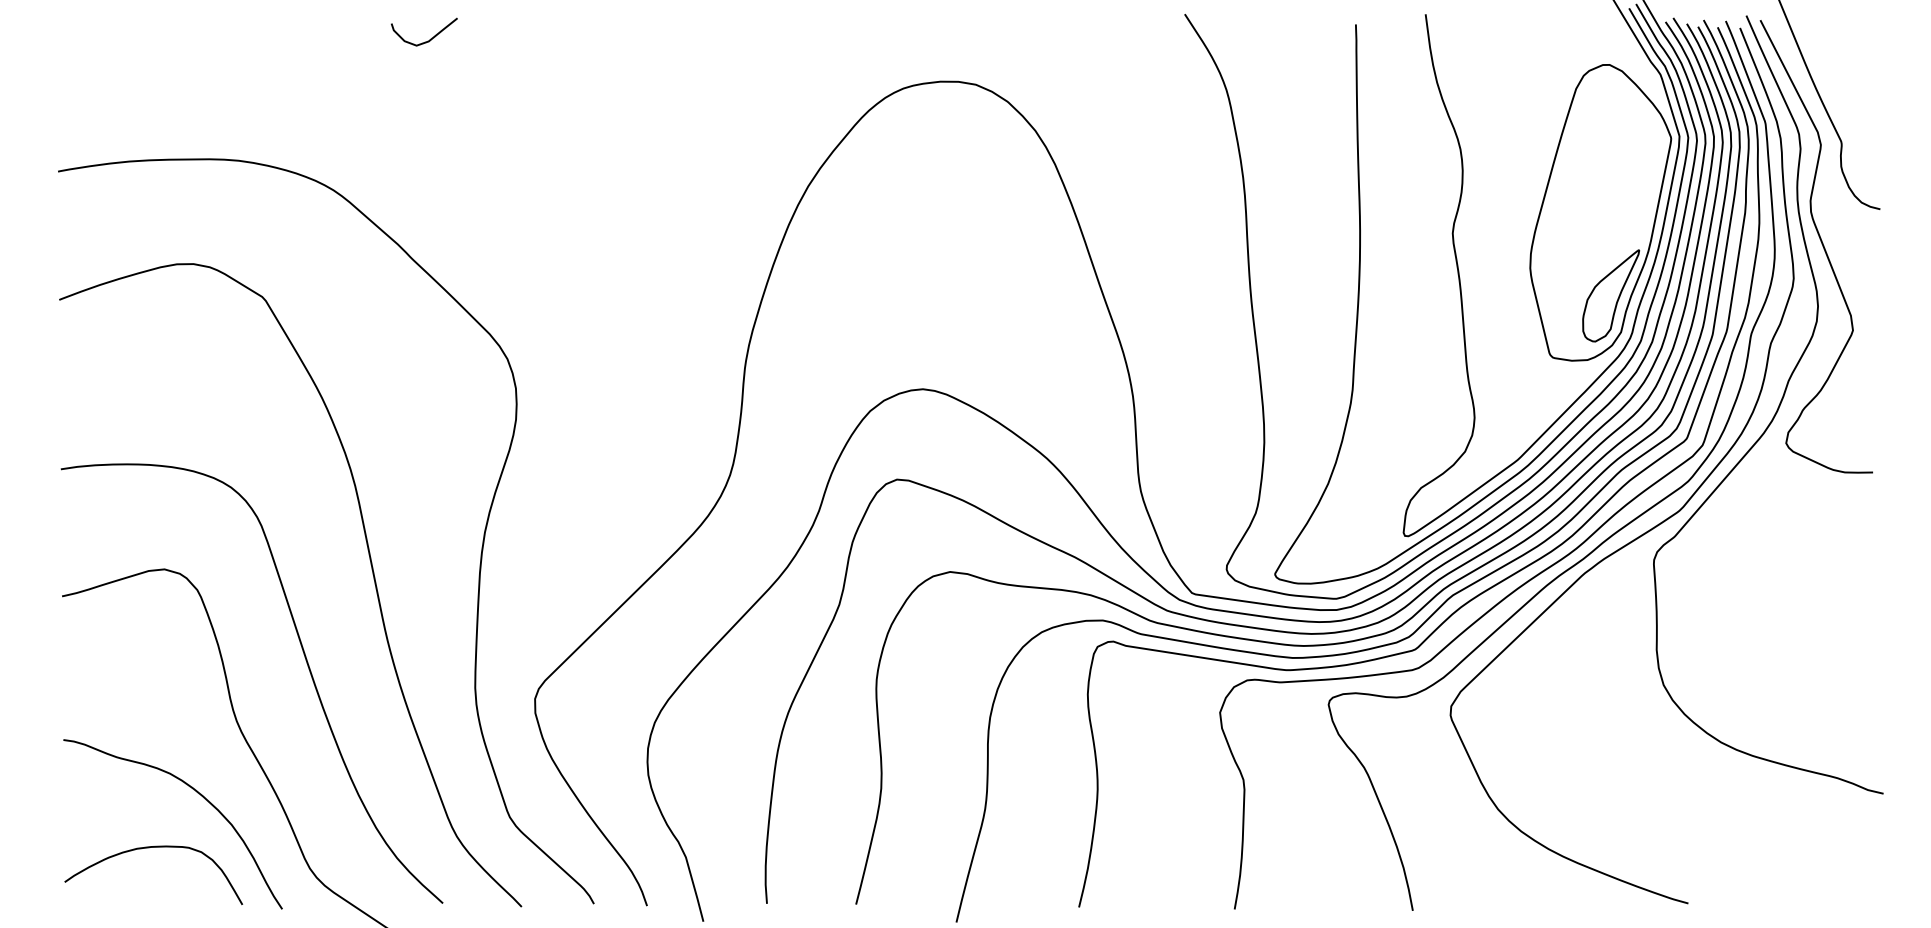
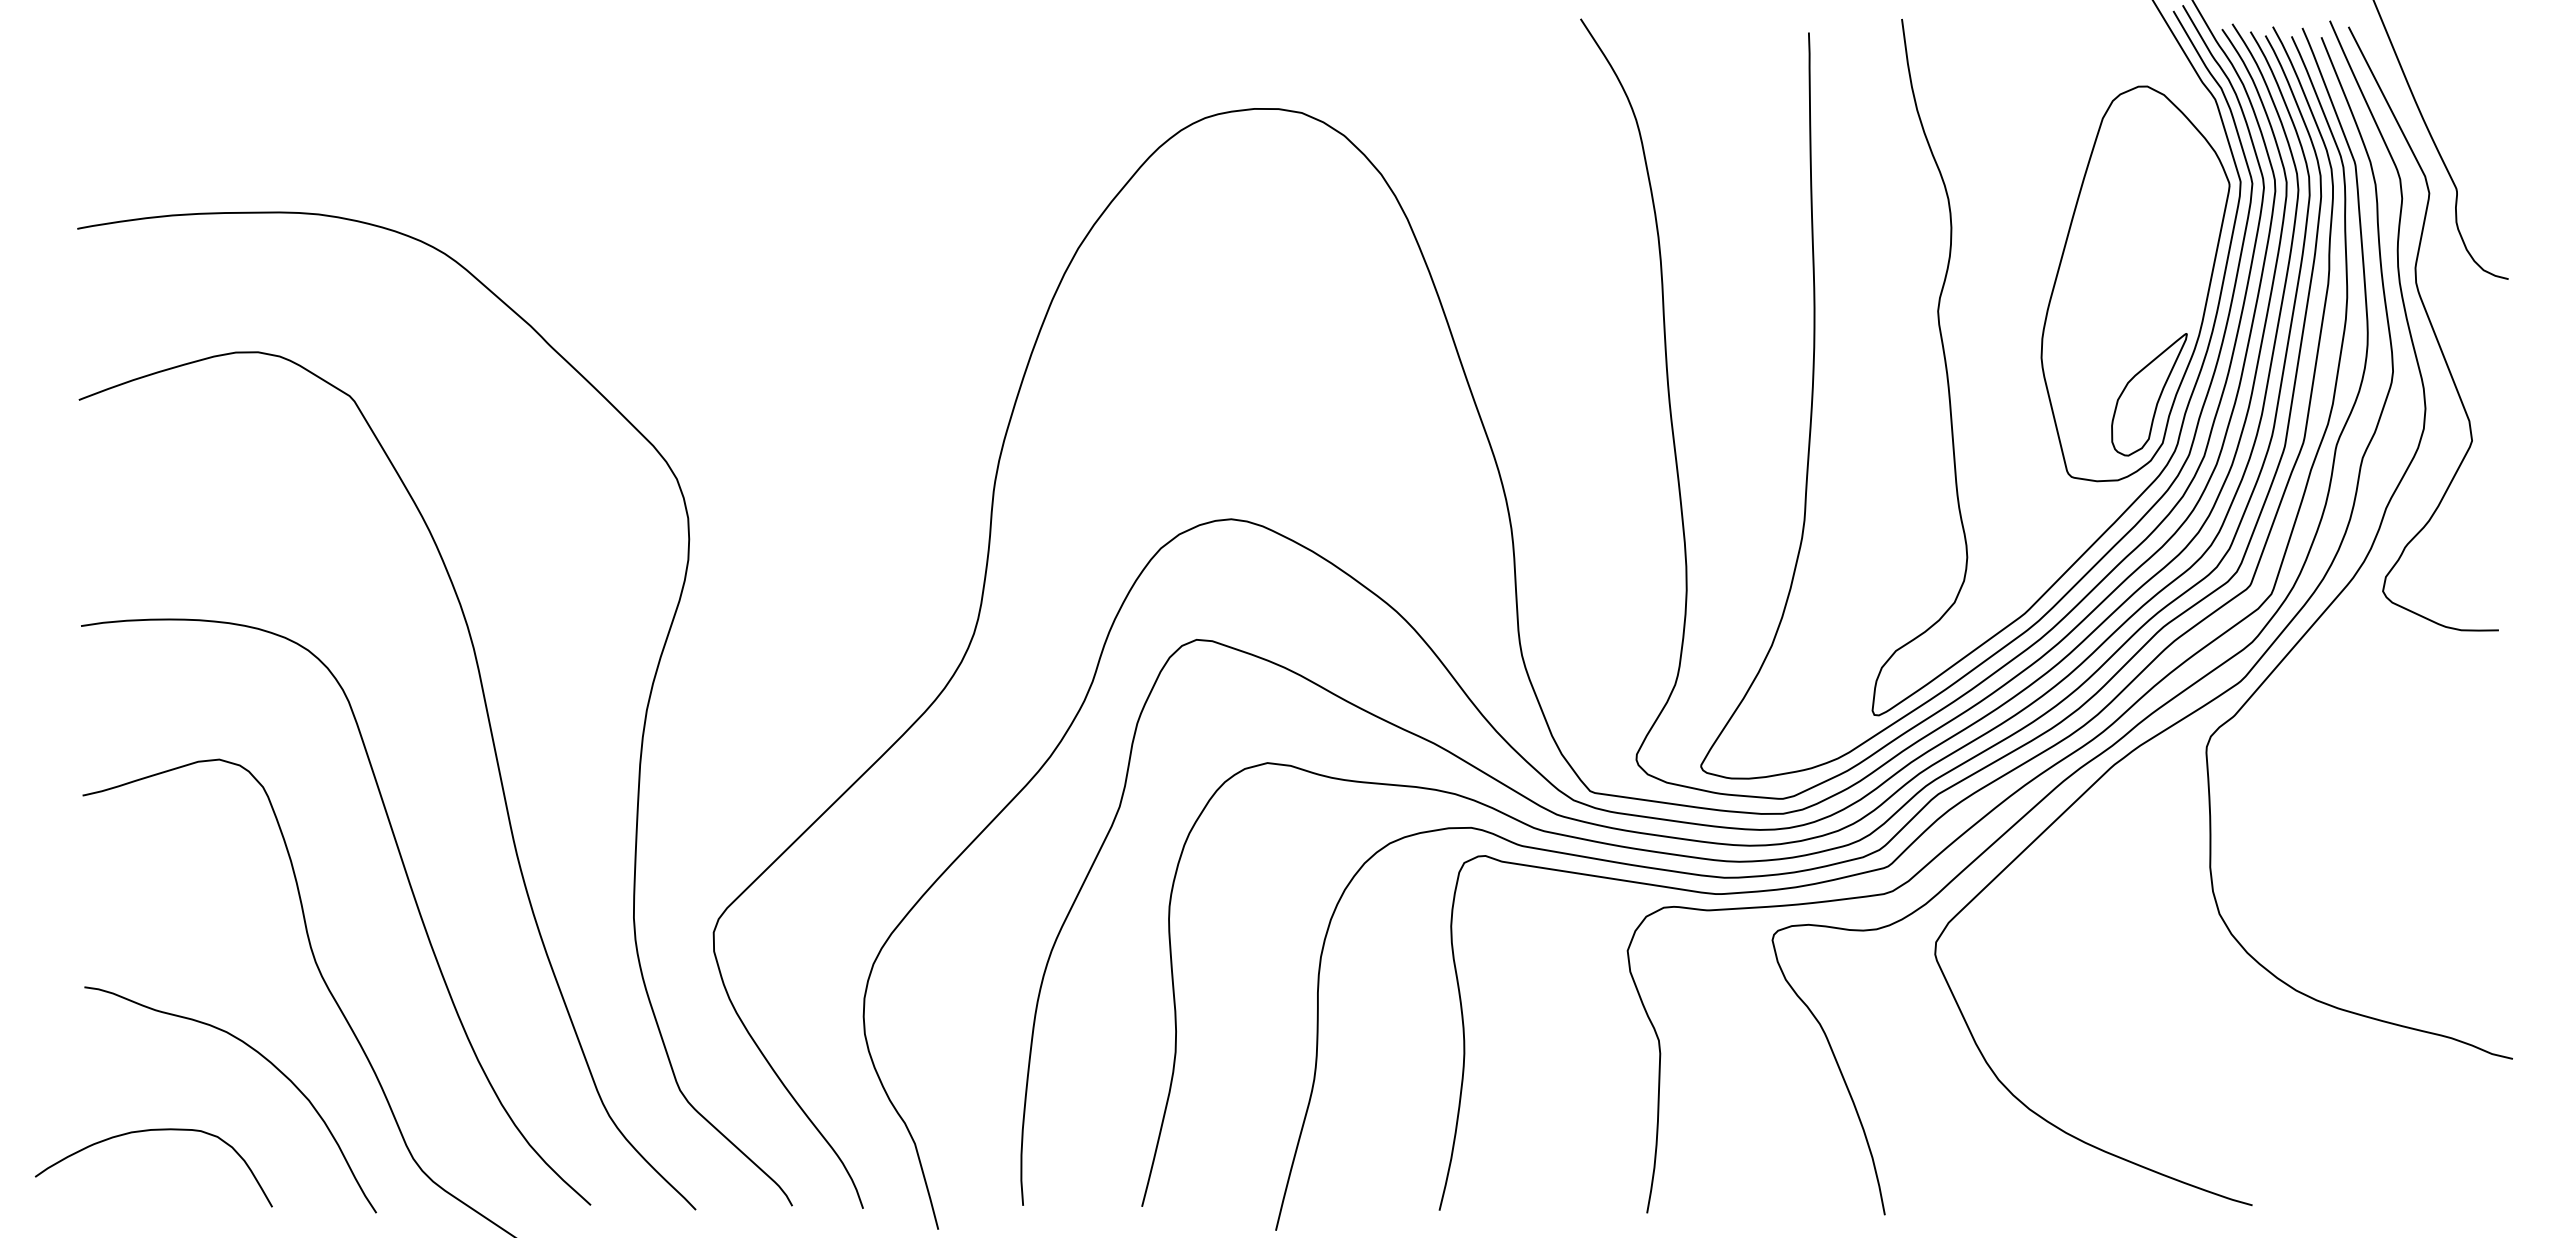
curve: (430, 38) -> (574, 51), removed
curve: (149, 848) -> (148, 1131), moved

